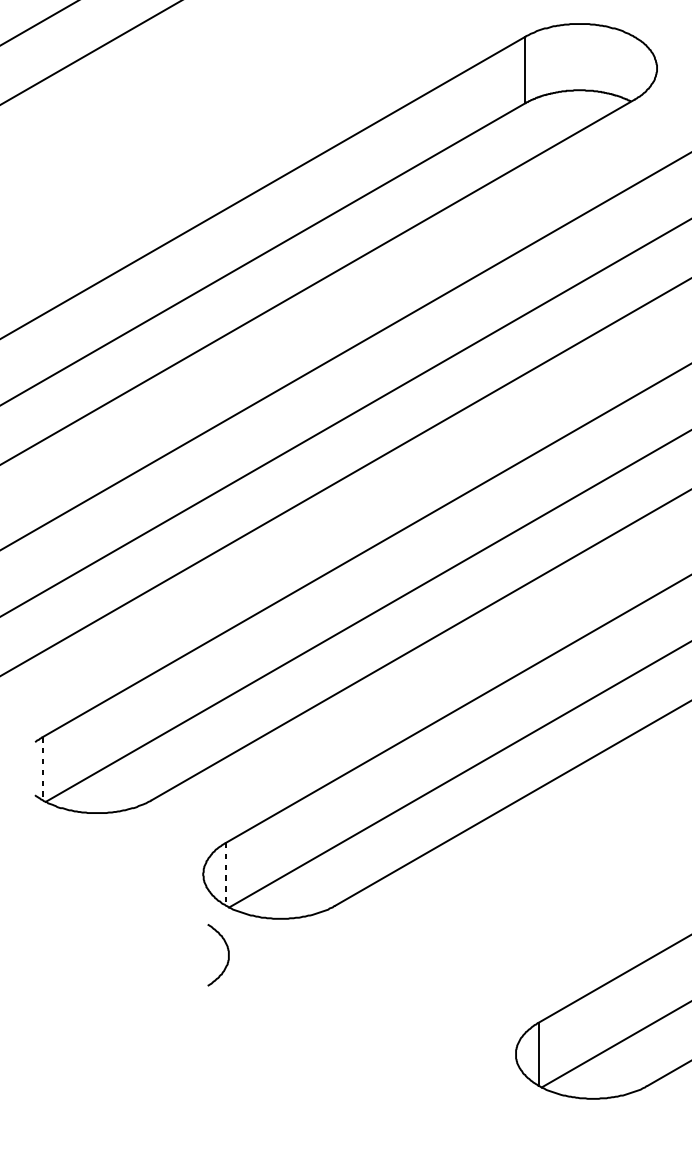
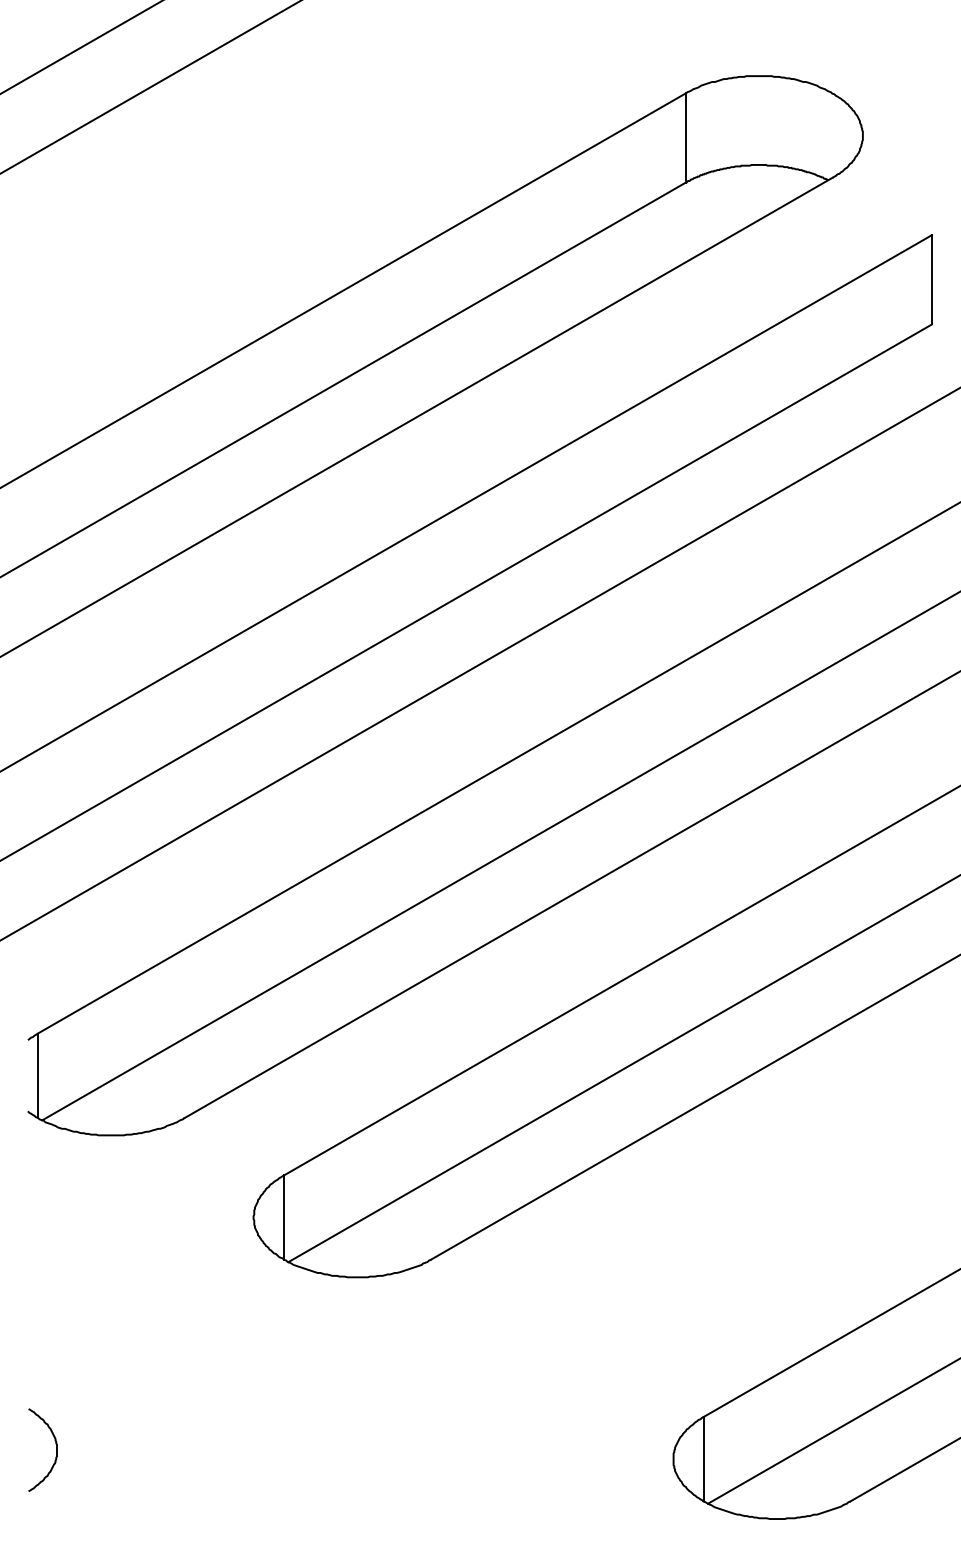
line: (42, 769) -> (37, 1076), dashed -> solid
line: (226, 874) -> (284, 1218), dashed -> solid
curve: (227, 950) -> (55, 1444), moved

